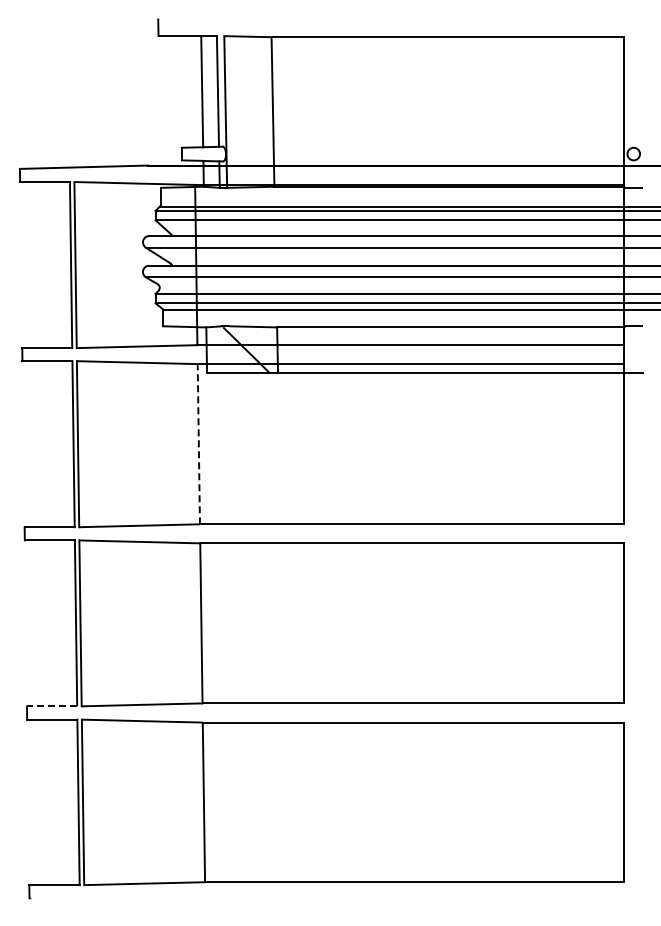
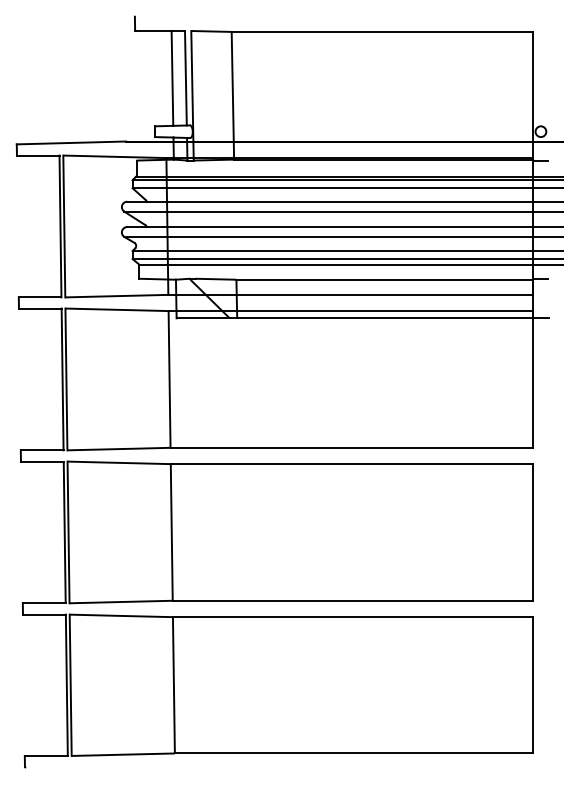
line: (198, 443) -> (169, 378), dashed -> solid
line: (51, 706) -> (43, 603), dashed -> solid

